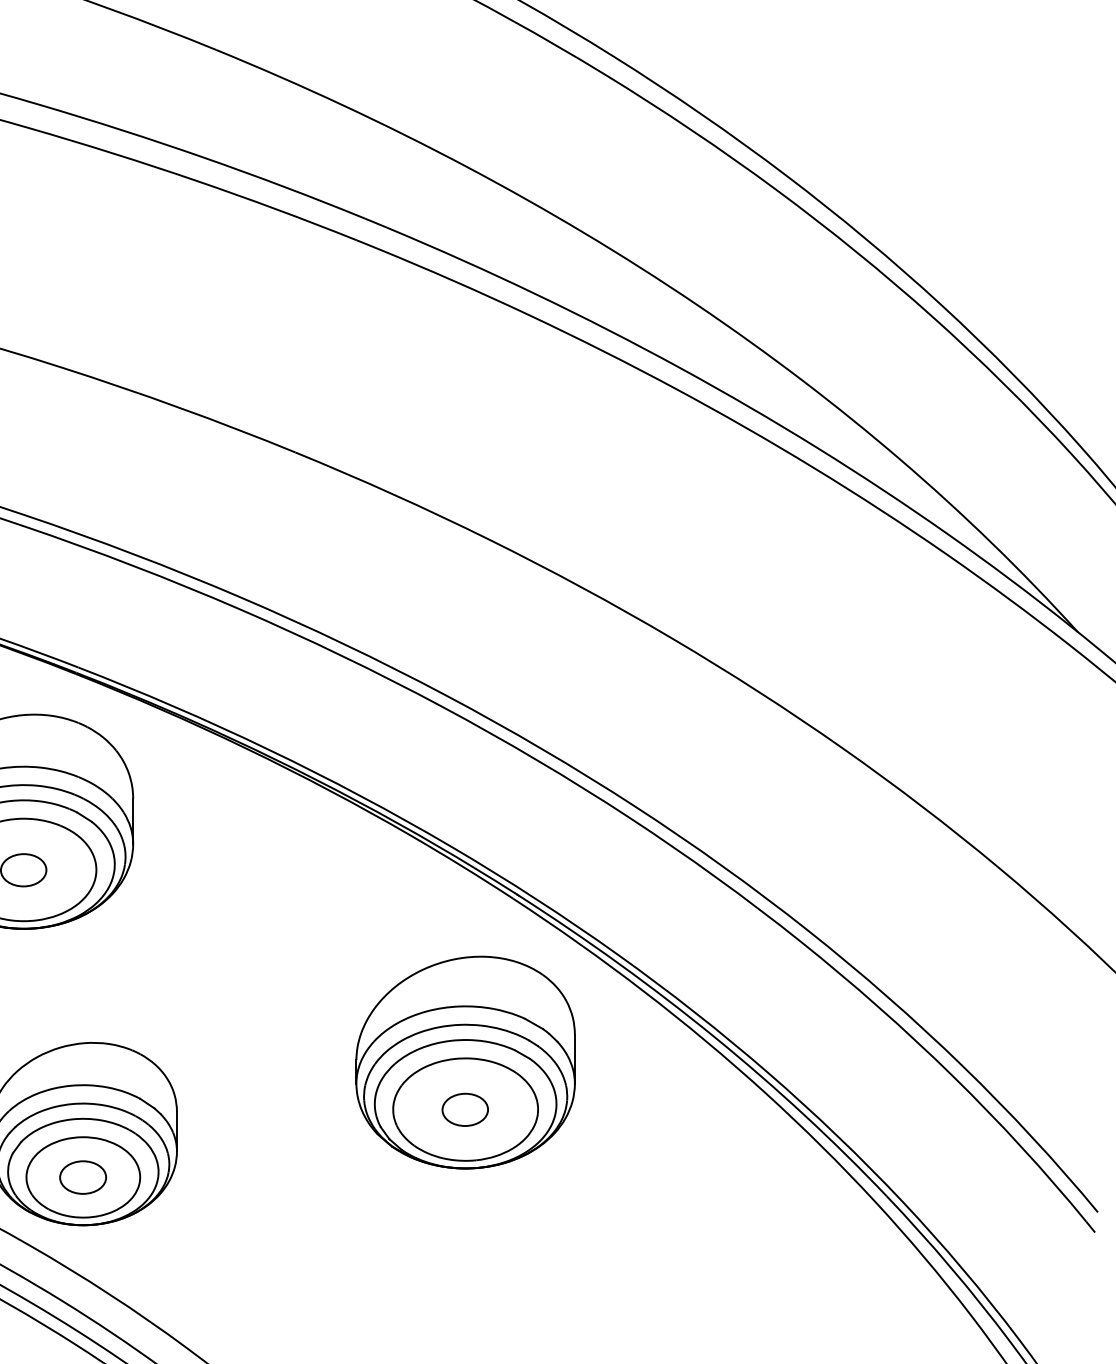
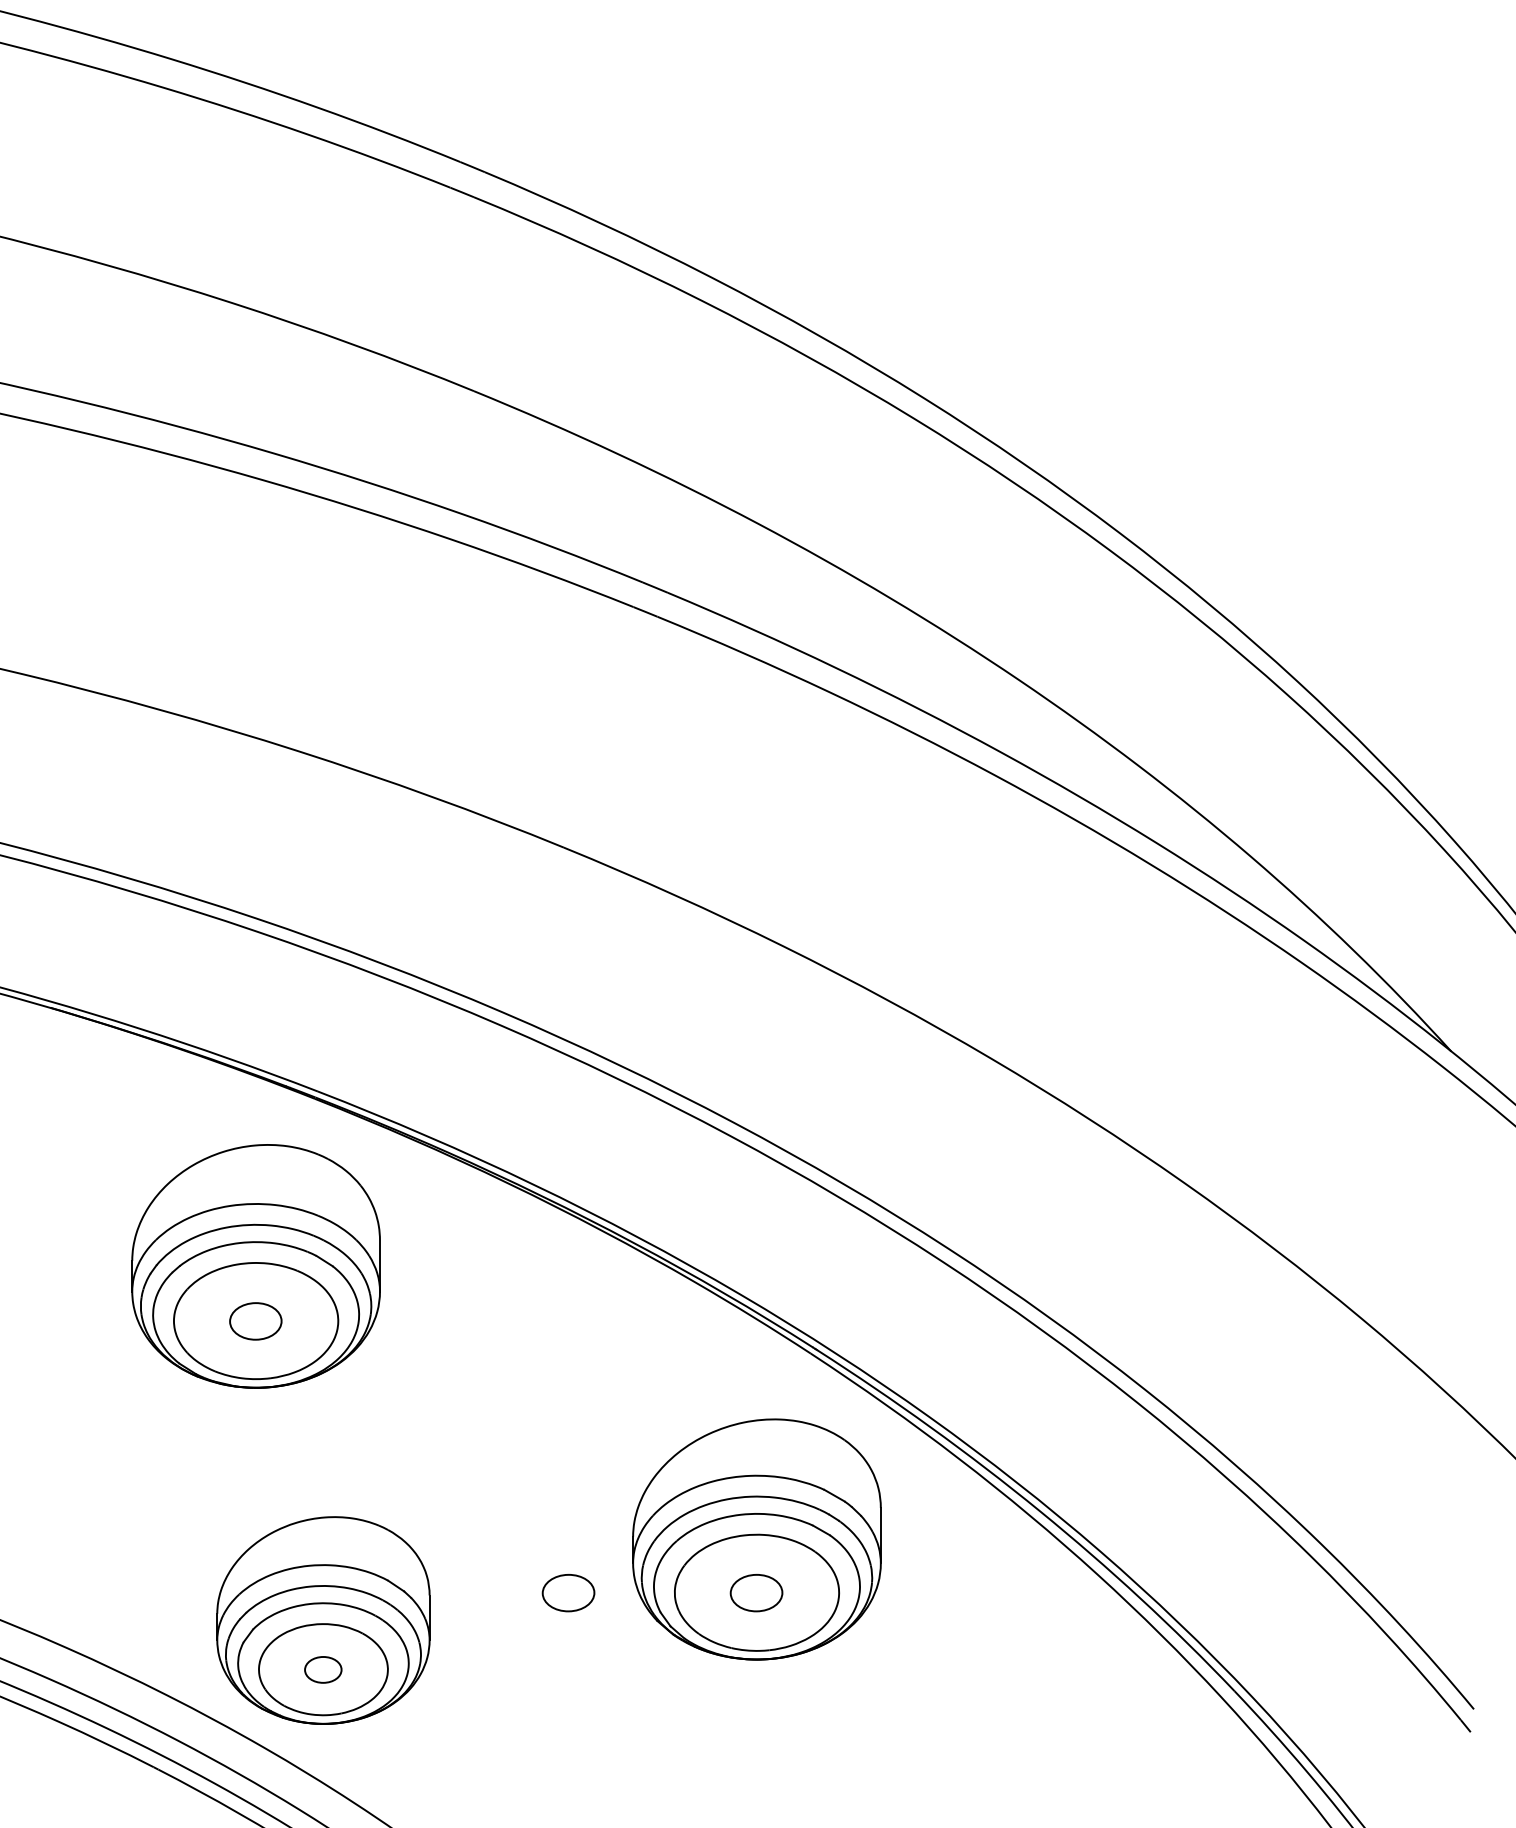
part: (299, 1110) -> (568, 1593), added
part: (83, 1177) -> (323, 1669), size x0.7

